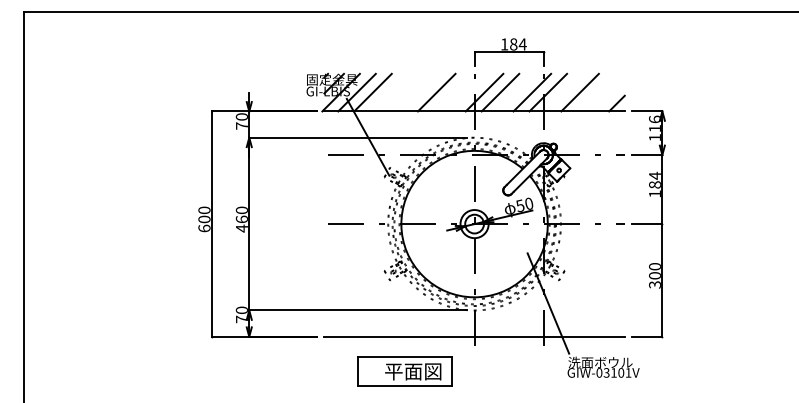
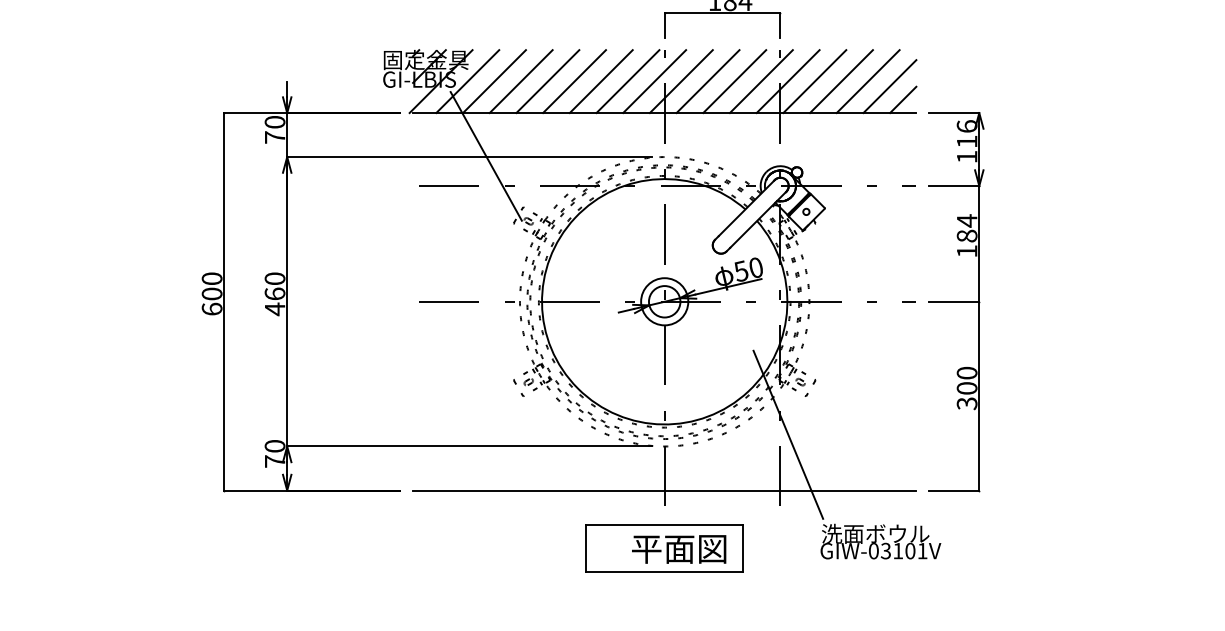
line: (388, 92) -> (520, 81), added
line: (404, 92) -> (547, 81), added
line: (420, 92) -> (574, 81), added
line: (452, 92) -> (627, 81), added
line: (468, 92) -> (654, 81), added
line: (516, 92) -> (734, 81), added
line: (563, 92) -> (813, 81), added
line: (595, 92) -> (867, 81), added
line: (608, 95) -> (889, 86), added
part: (404, 371) -> (664, 548), moved

